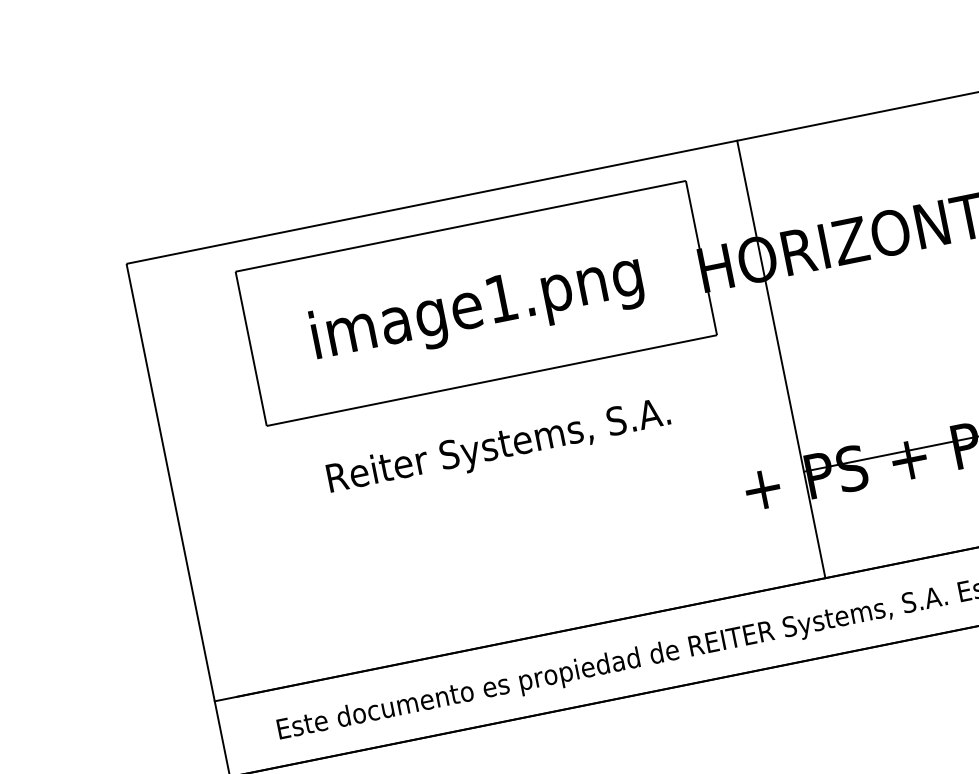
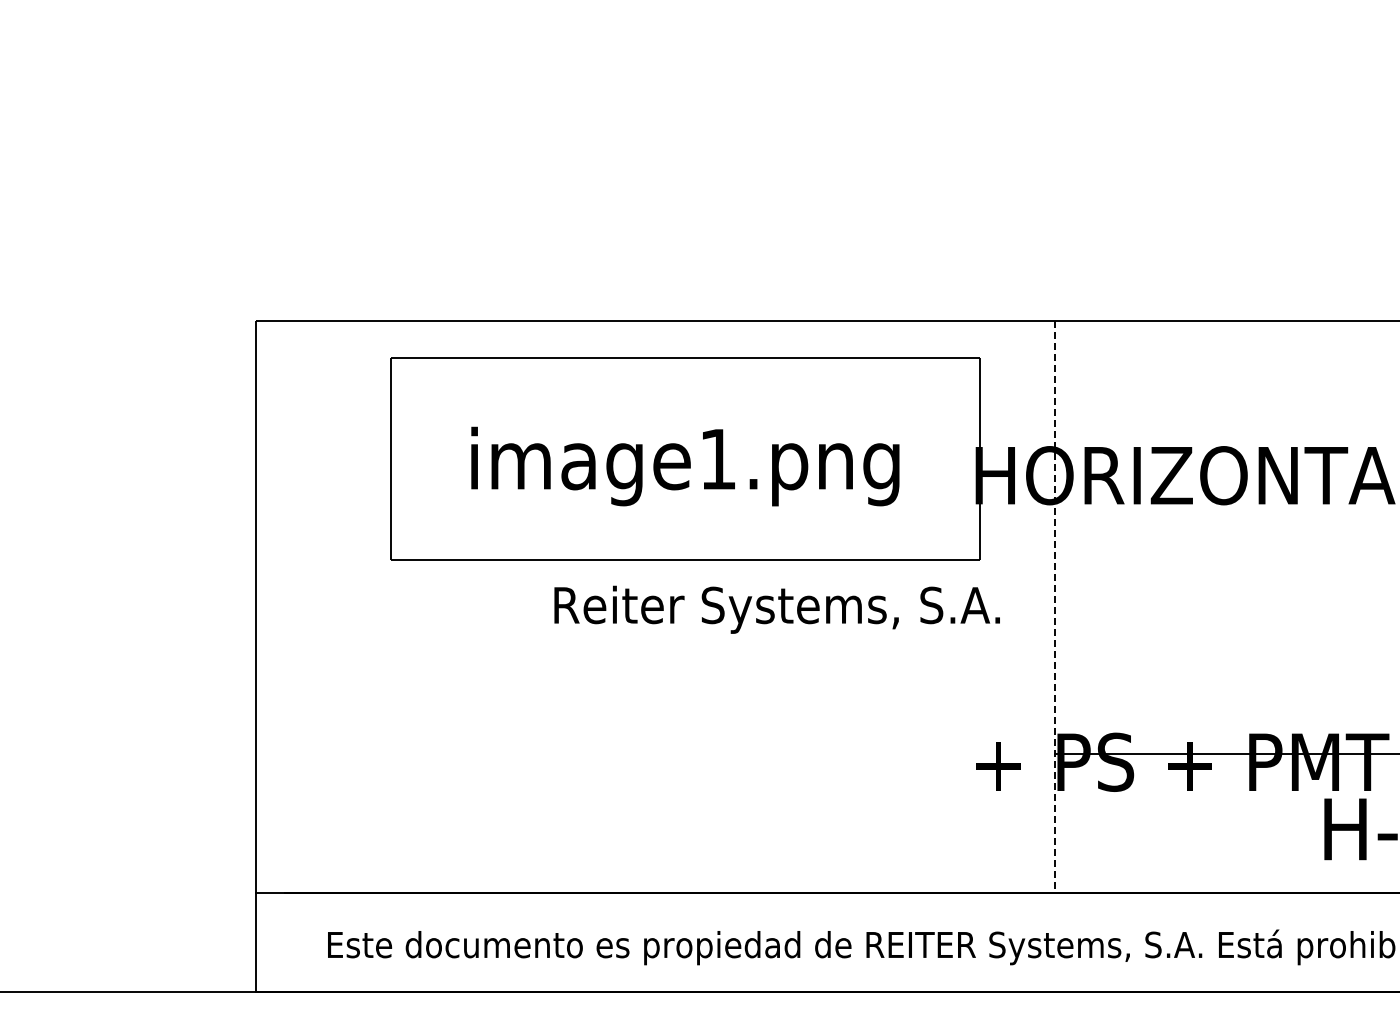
line: (781, 359) -> (1054, 607), solid -> dashed
text: (498, 447) -> (776, 609), moved

